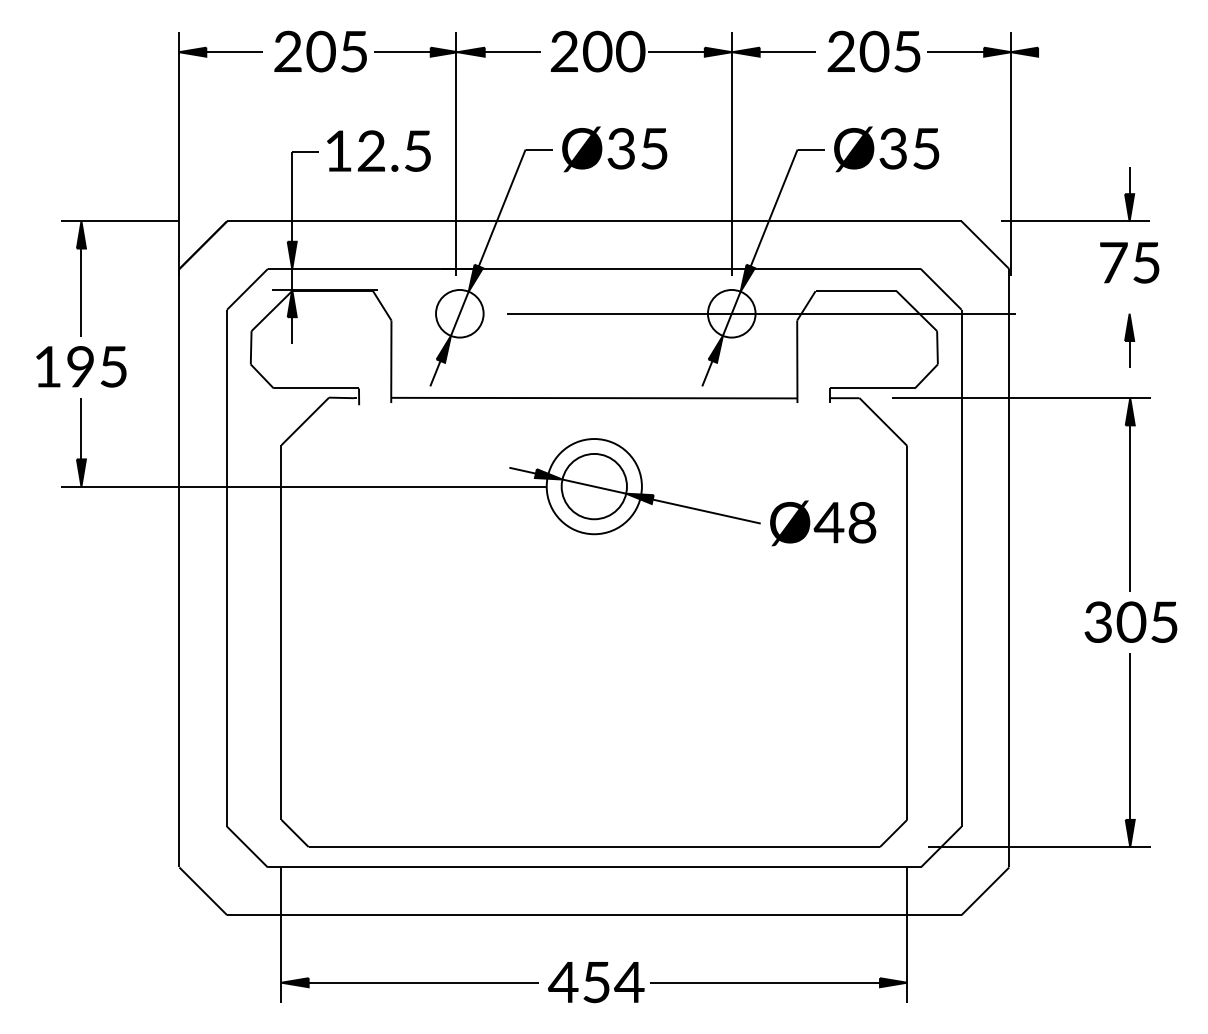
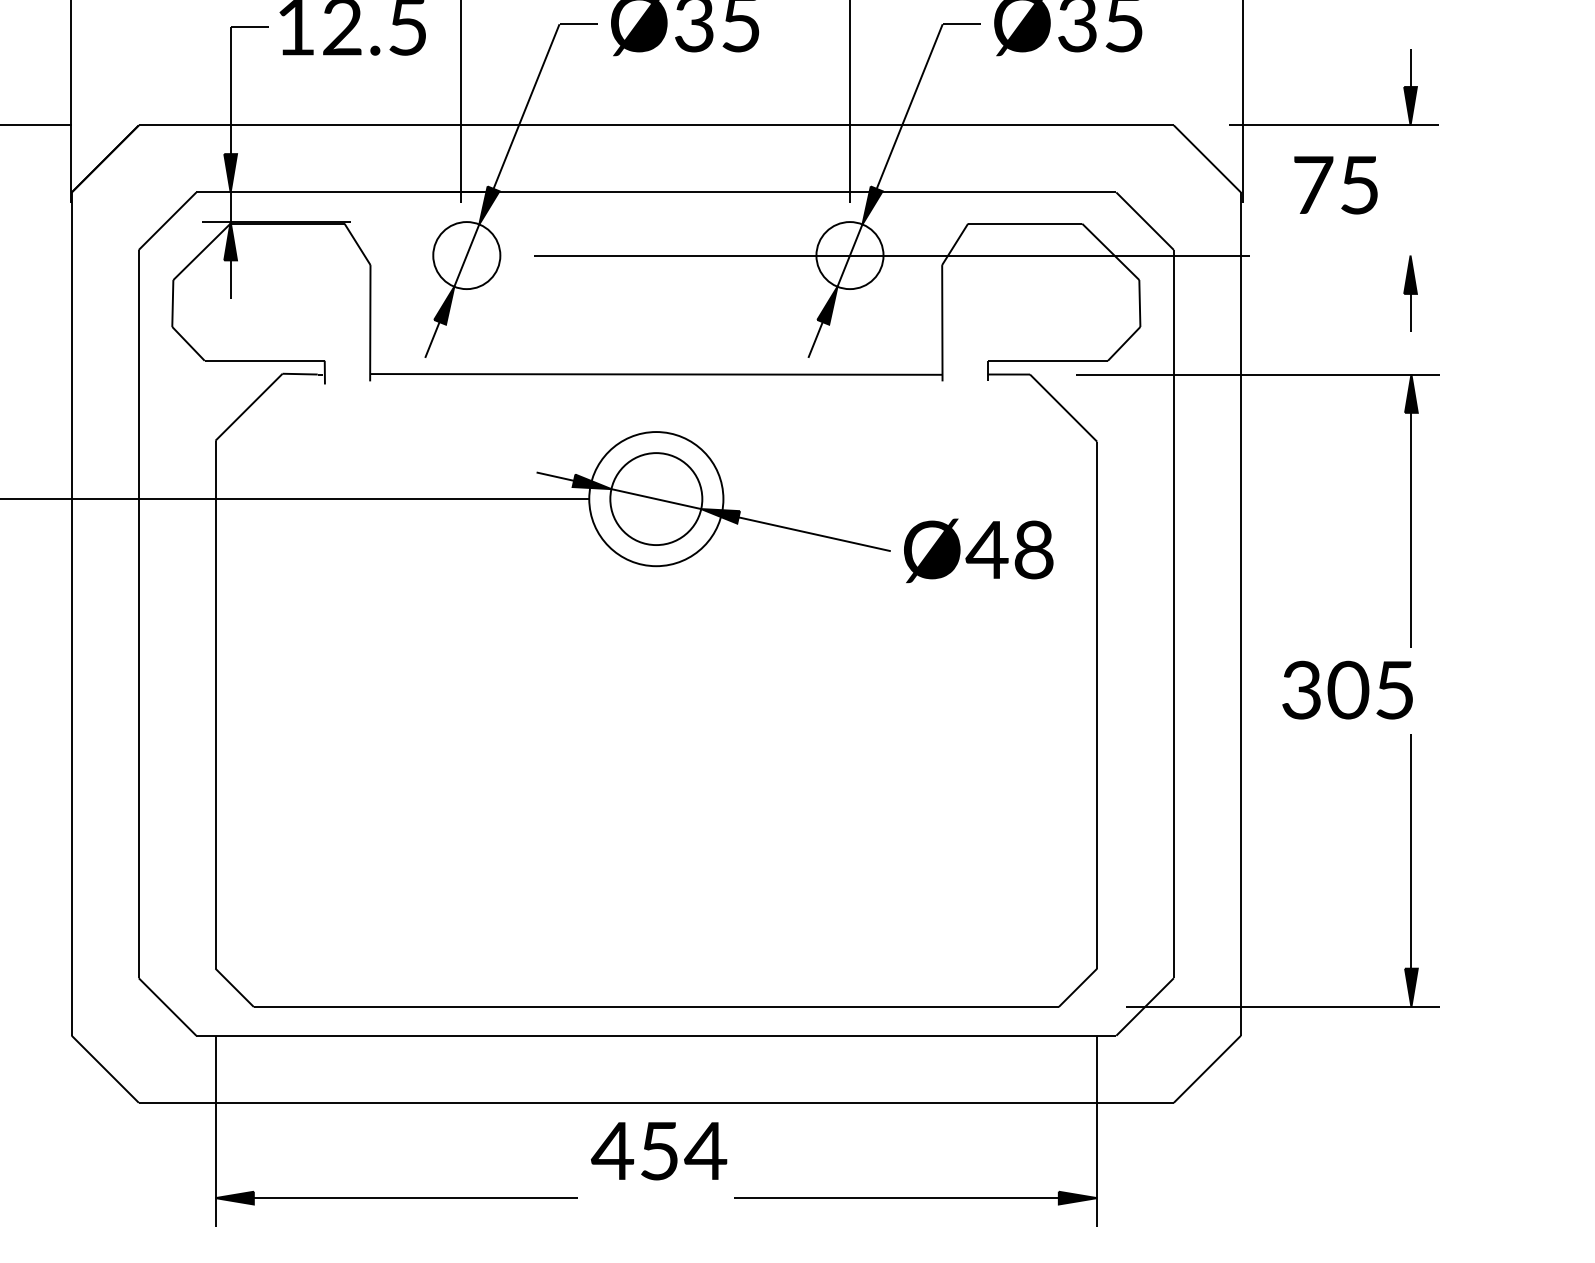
text: (1129, 262) -> (1335, 184), moved
text: (1130, 621) -> (1346, 689), moved
text: (596, 982) -> (659, 1151), moved

